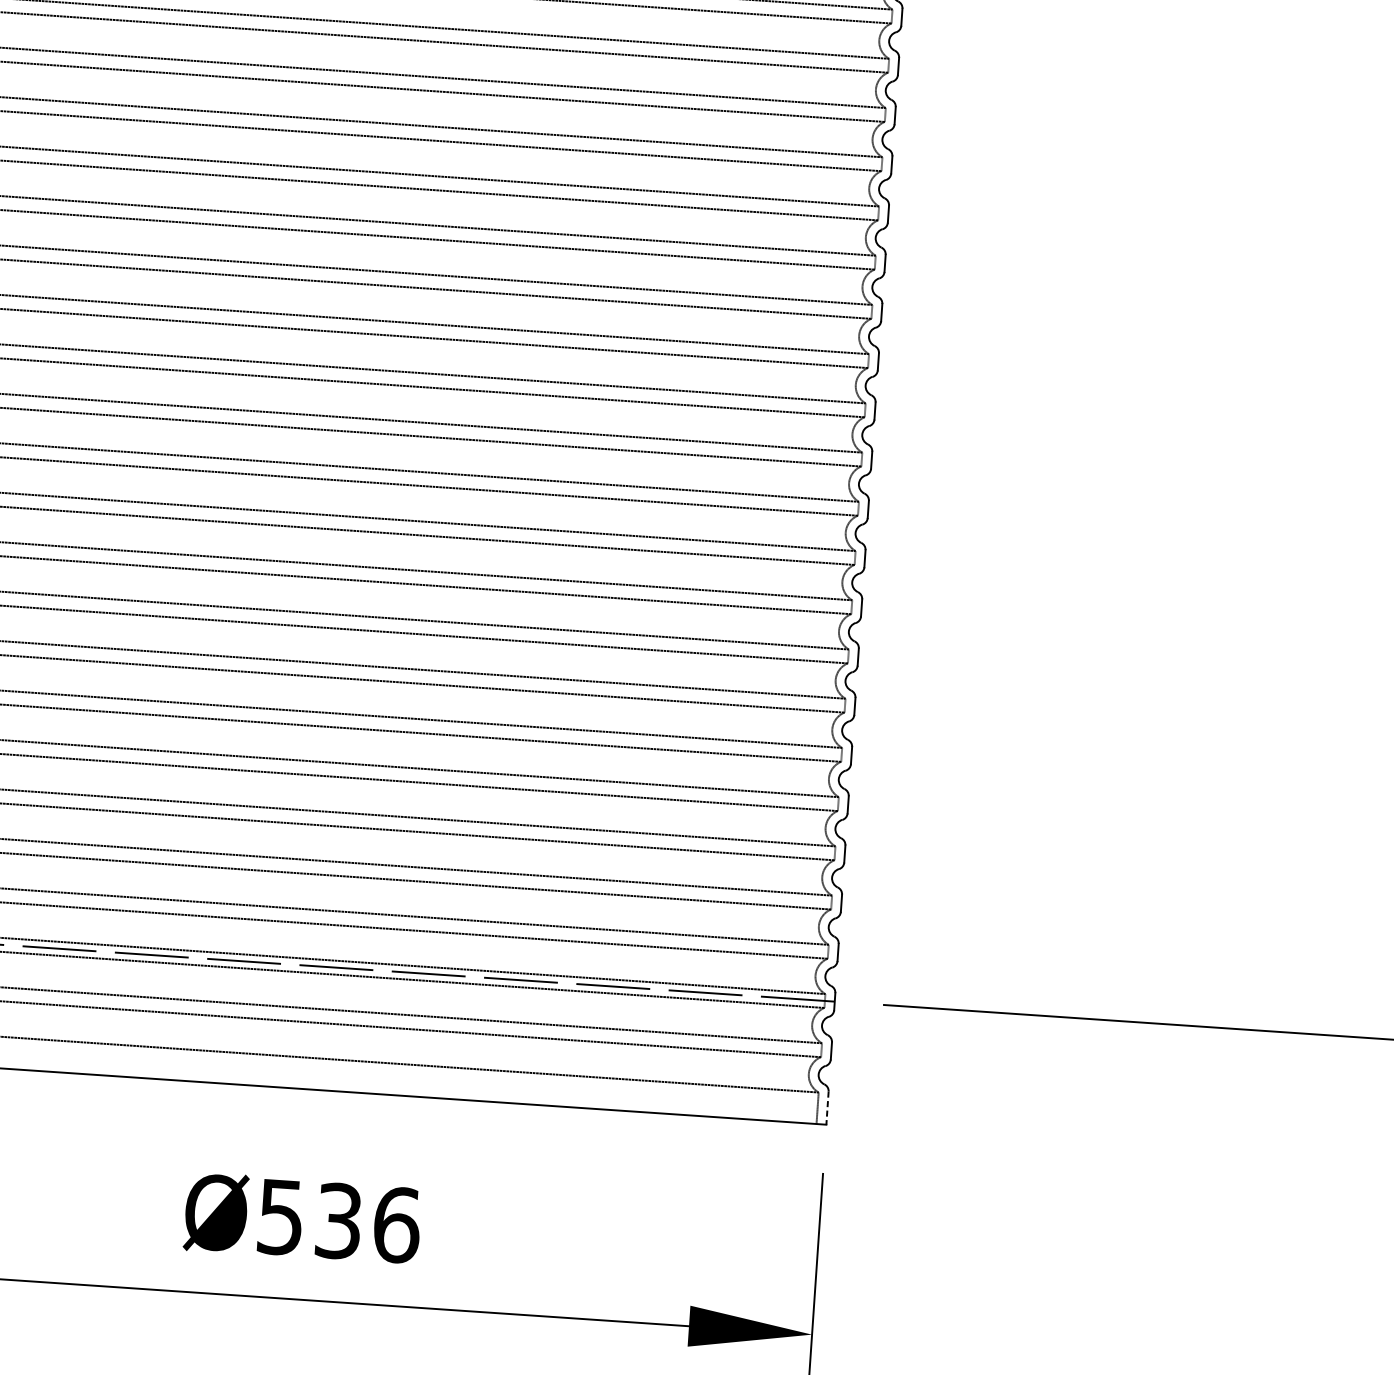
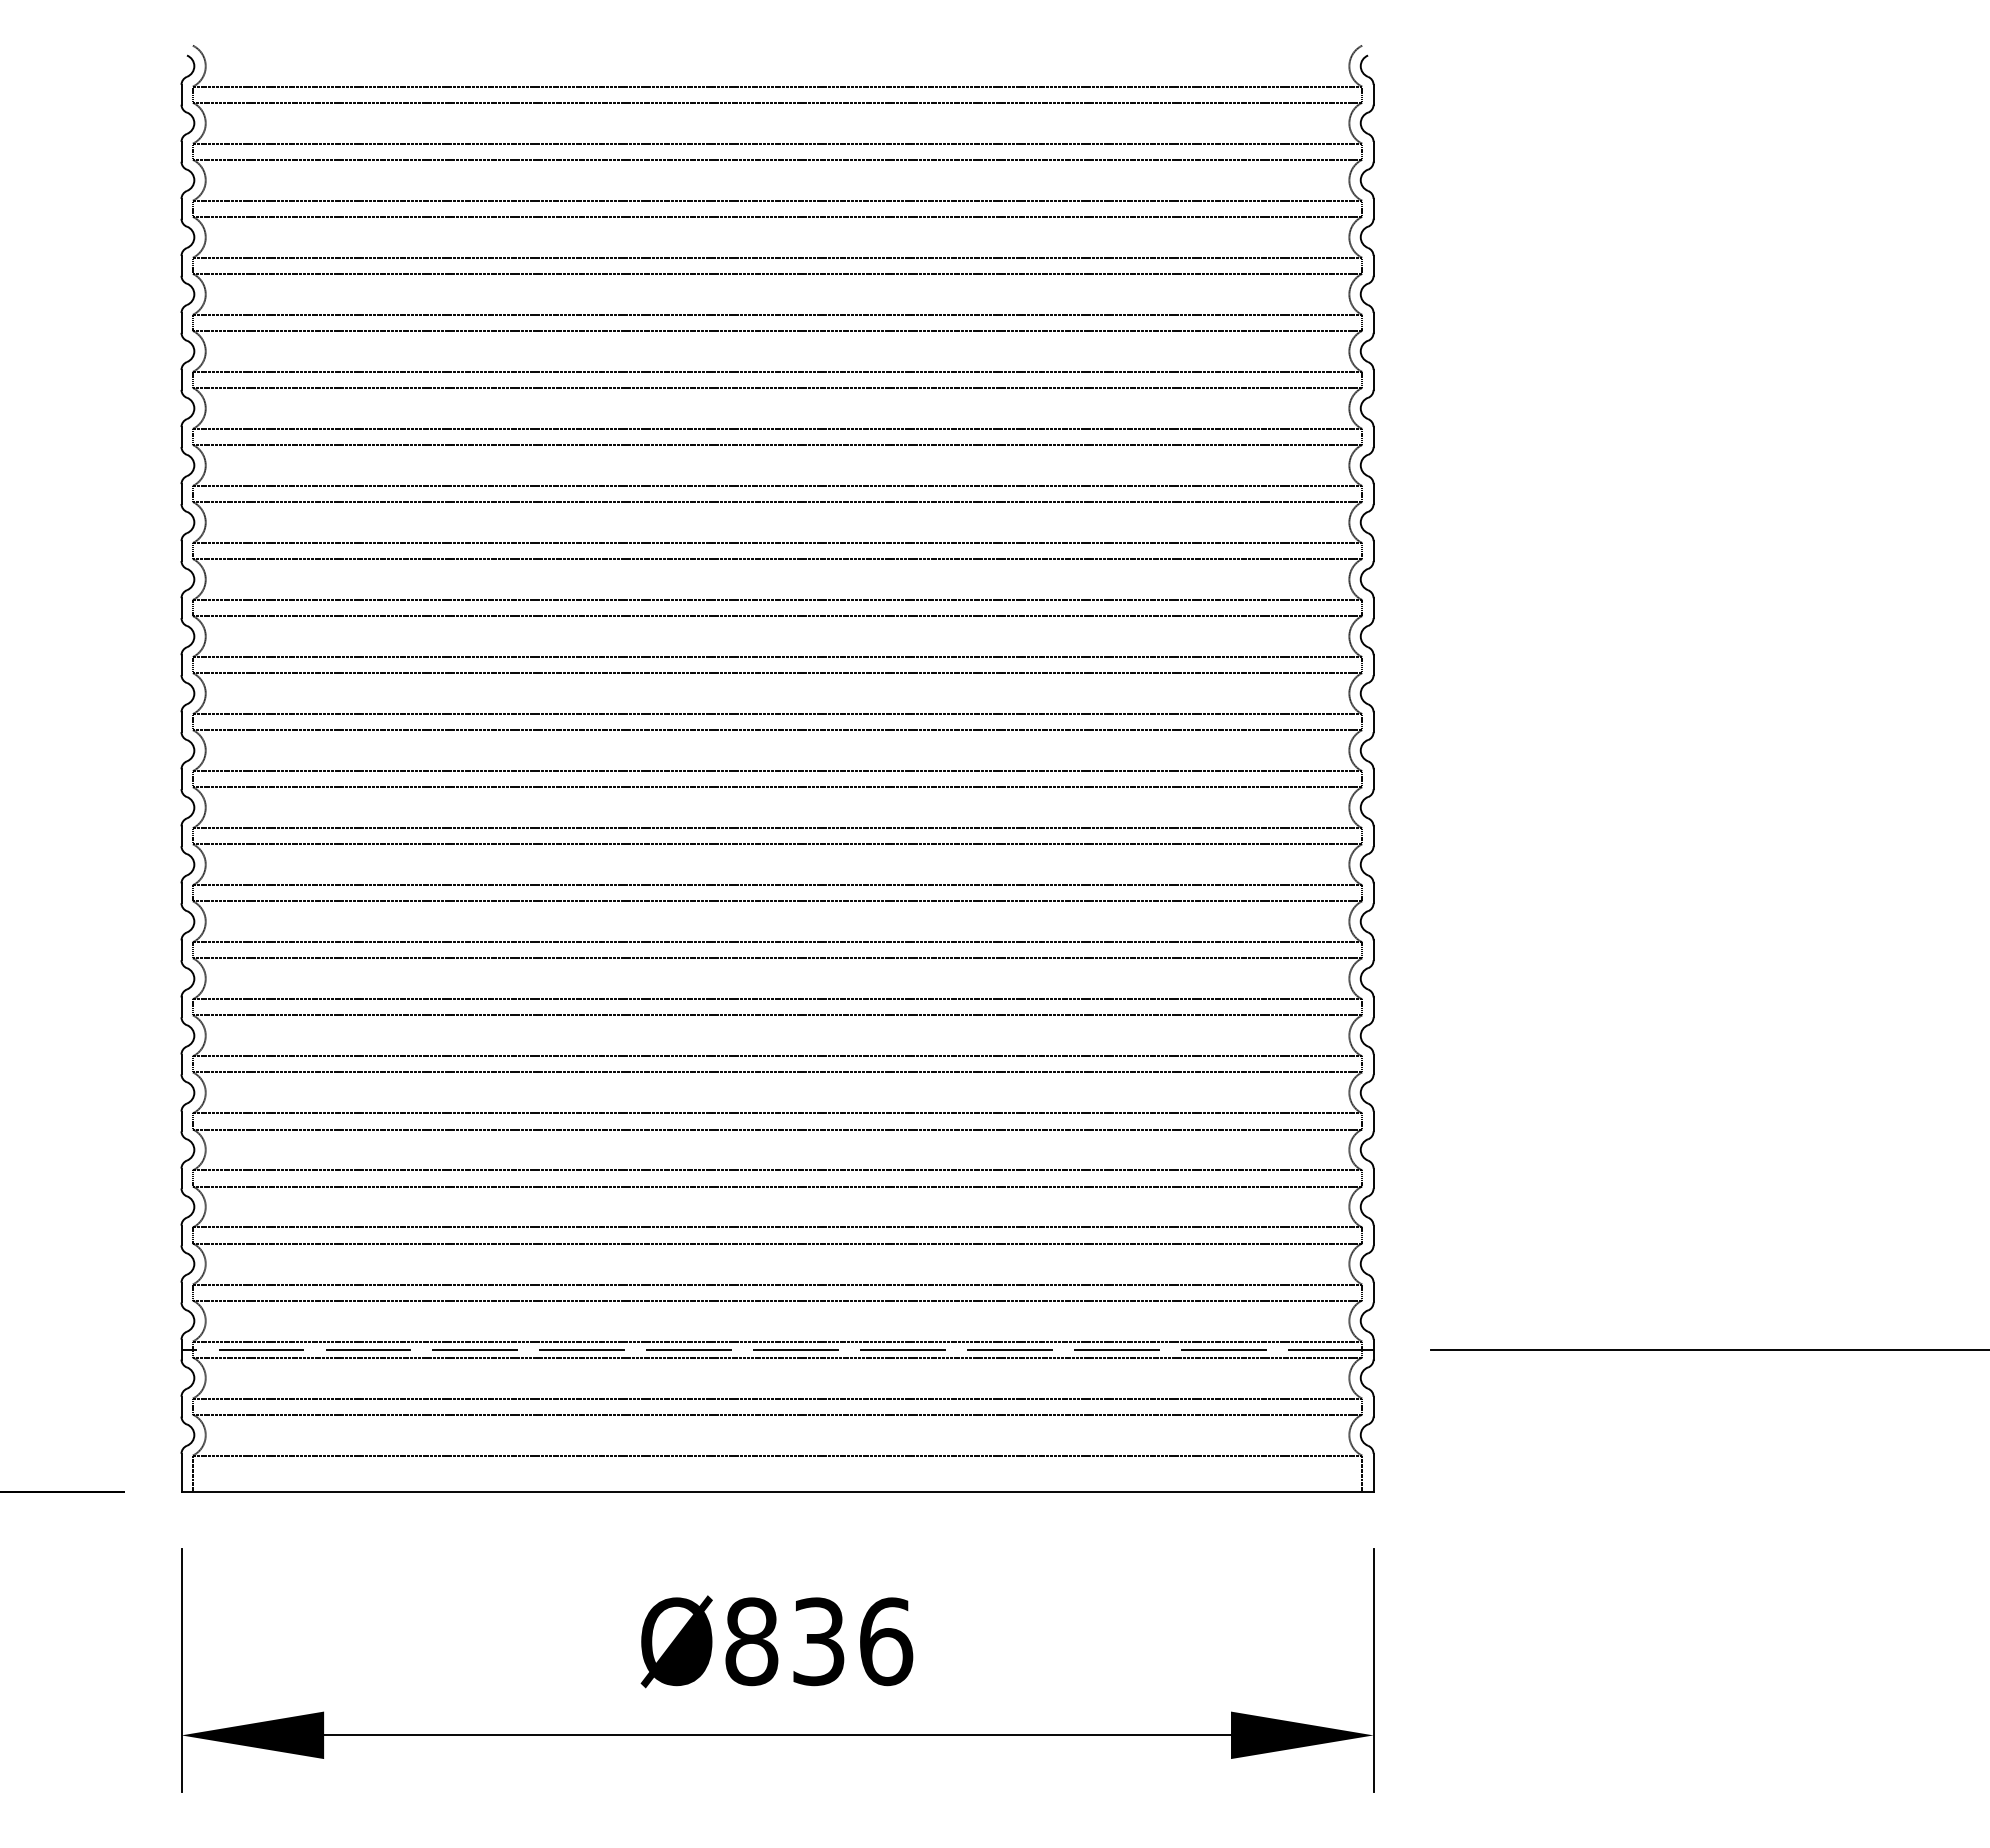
line: (827, 1108) -> (1373, 1473), dashed -> solid
text: (280, 1216) -> (751, 1641), Ø536 -> Ø836

